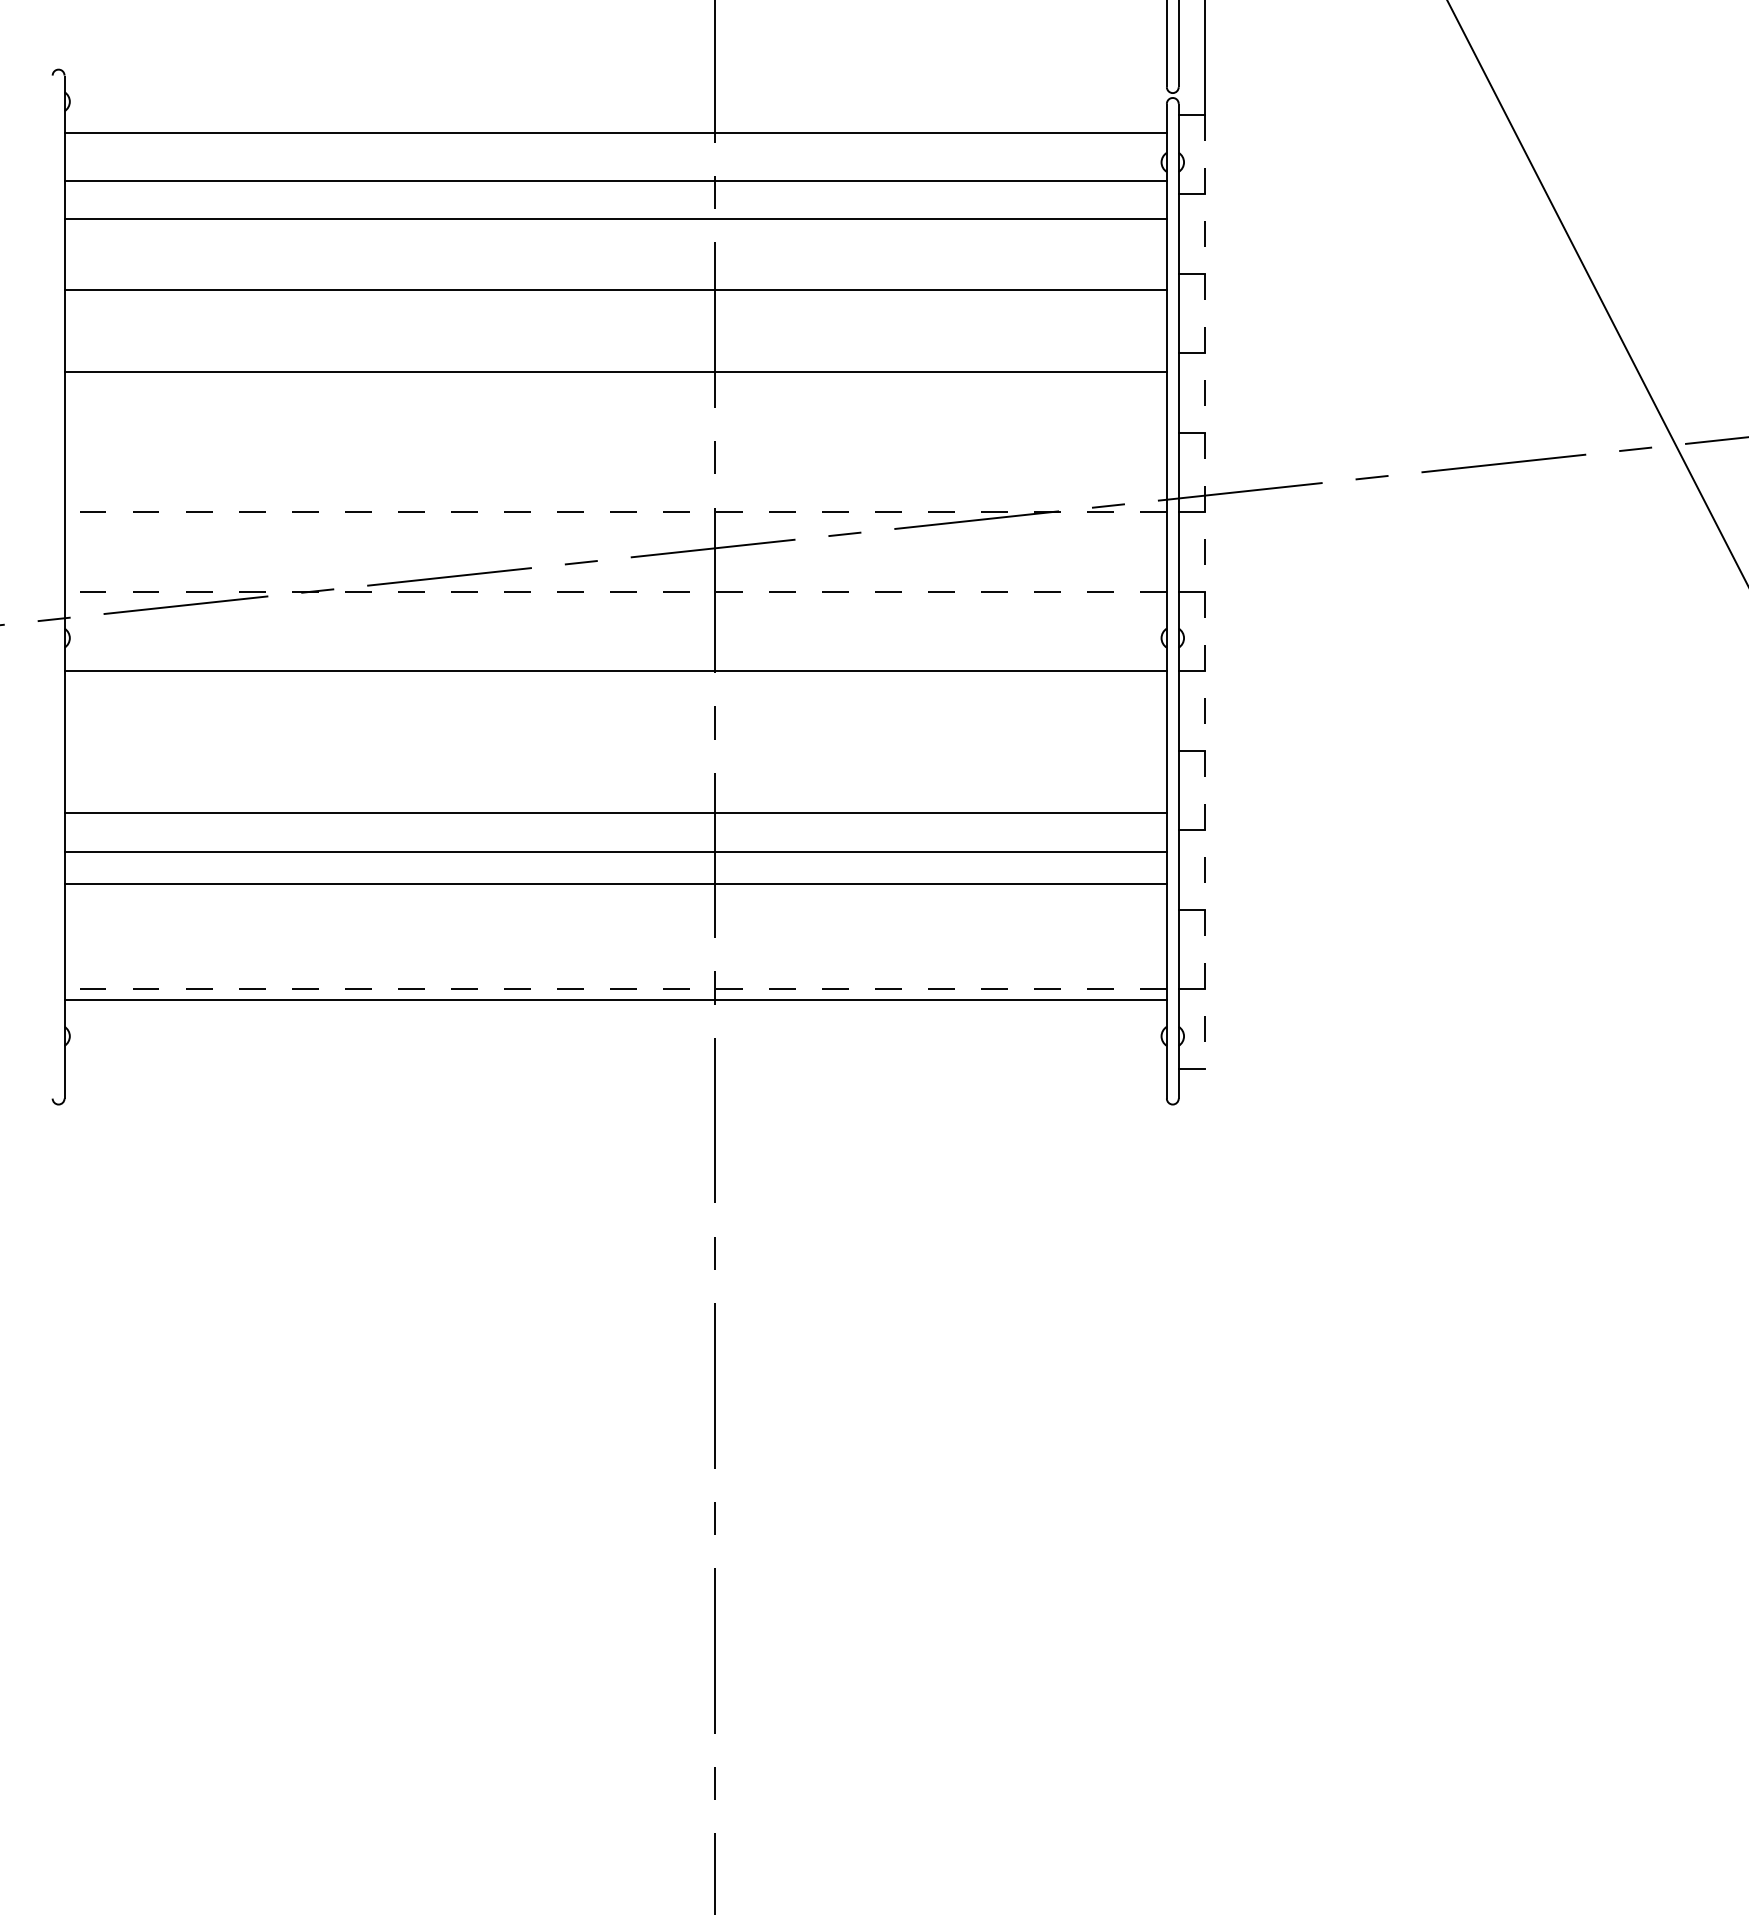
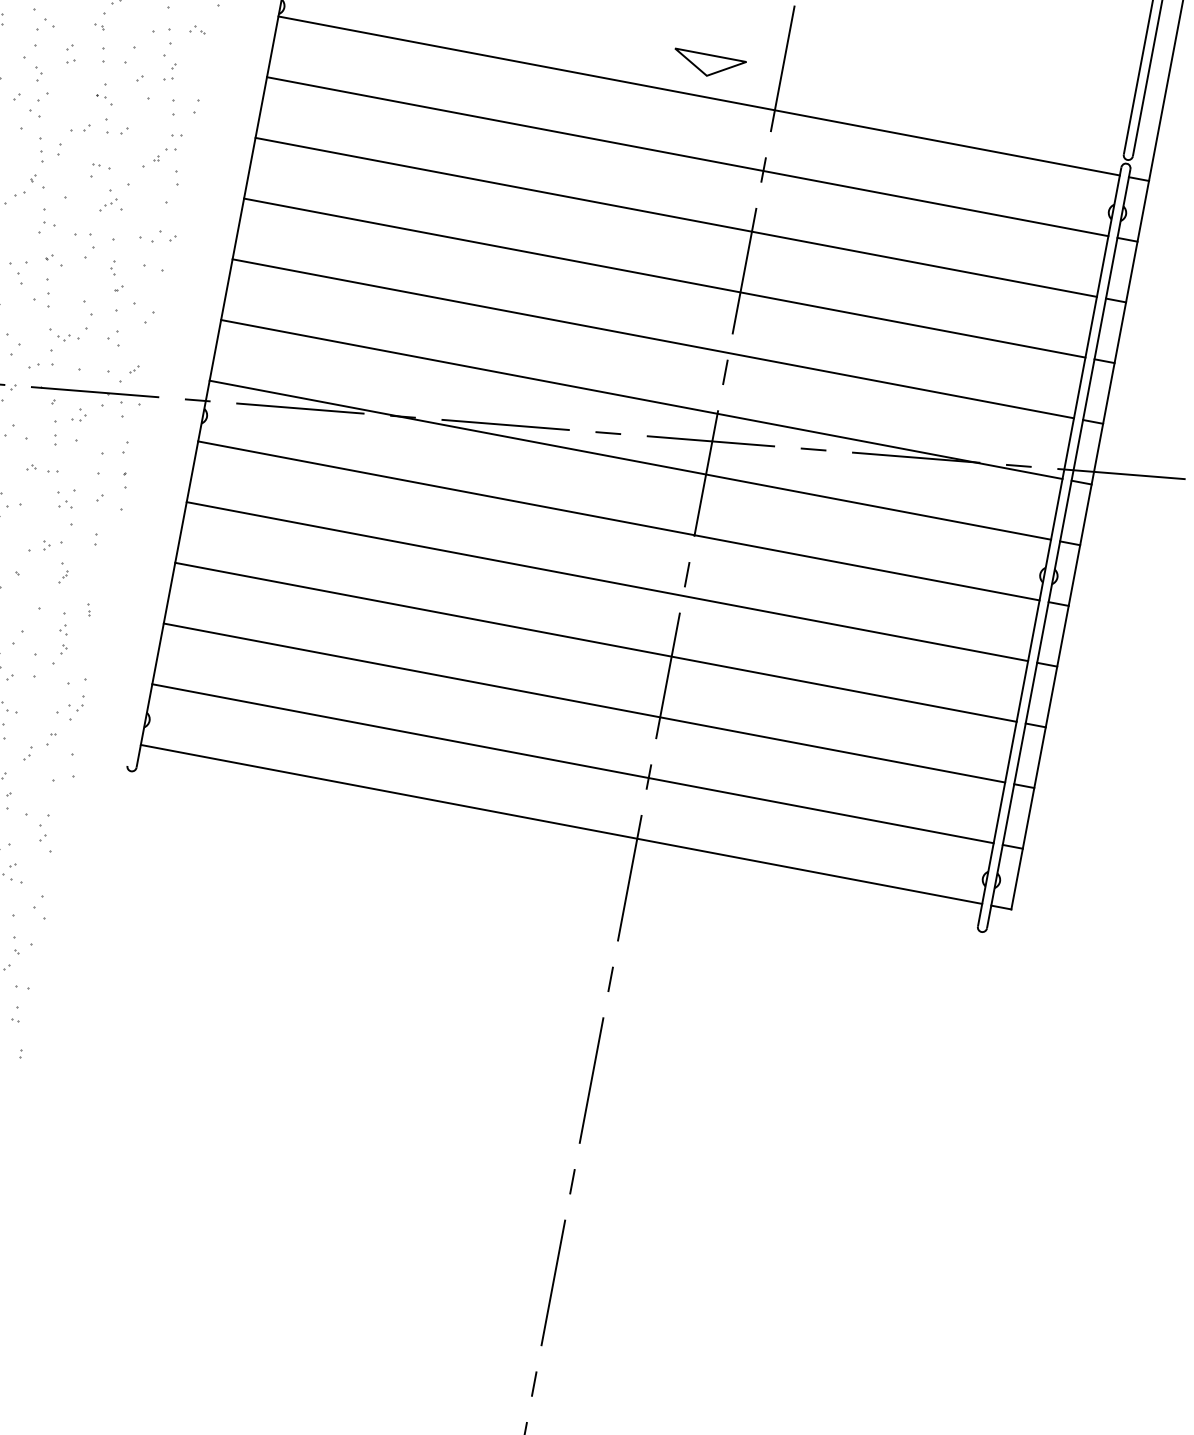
part: (620, 73) -> (708, 65), added
line: (615, 133) -> (687, 157), moved
line: (615, 180) -> (699, 95), moved
line: (615, 218) -> (676, 217), moved
line: (615, 290) -> (664, 278), moved
line: (615, 371) -> (653, 338), moved
line: (615, 512) -> (641, 399), dashed -> solid
line: (615, 591) -> (630, 460), dashed -> solid
line: (1205, 592) -> (1080, 545), dashed -> solid
line: (615, 812) -> (607, 581), moved
line: (615, 851) -> (584, 702), moved
line: (615, 884) -> (595, 642), moved
line: (615, 989) -> (572, 763), dashed -> solid
line: (615, 999) -> (561, 824), moved

